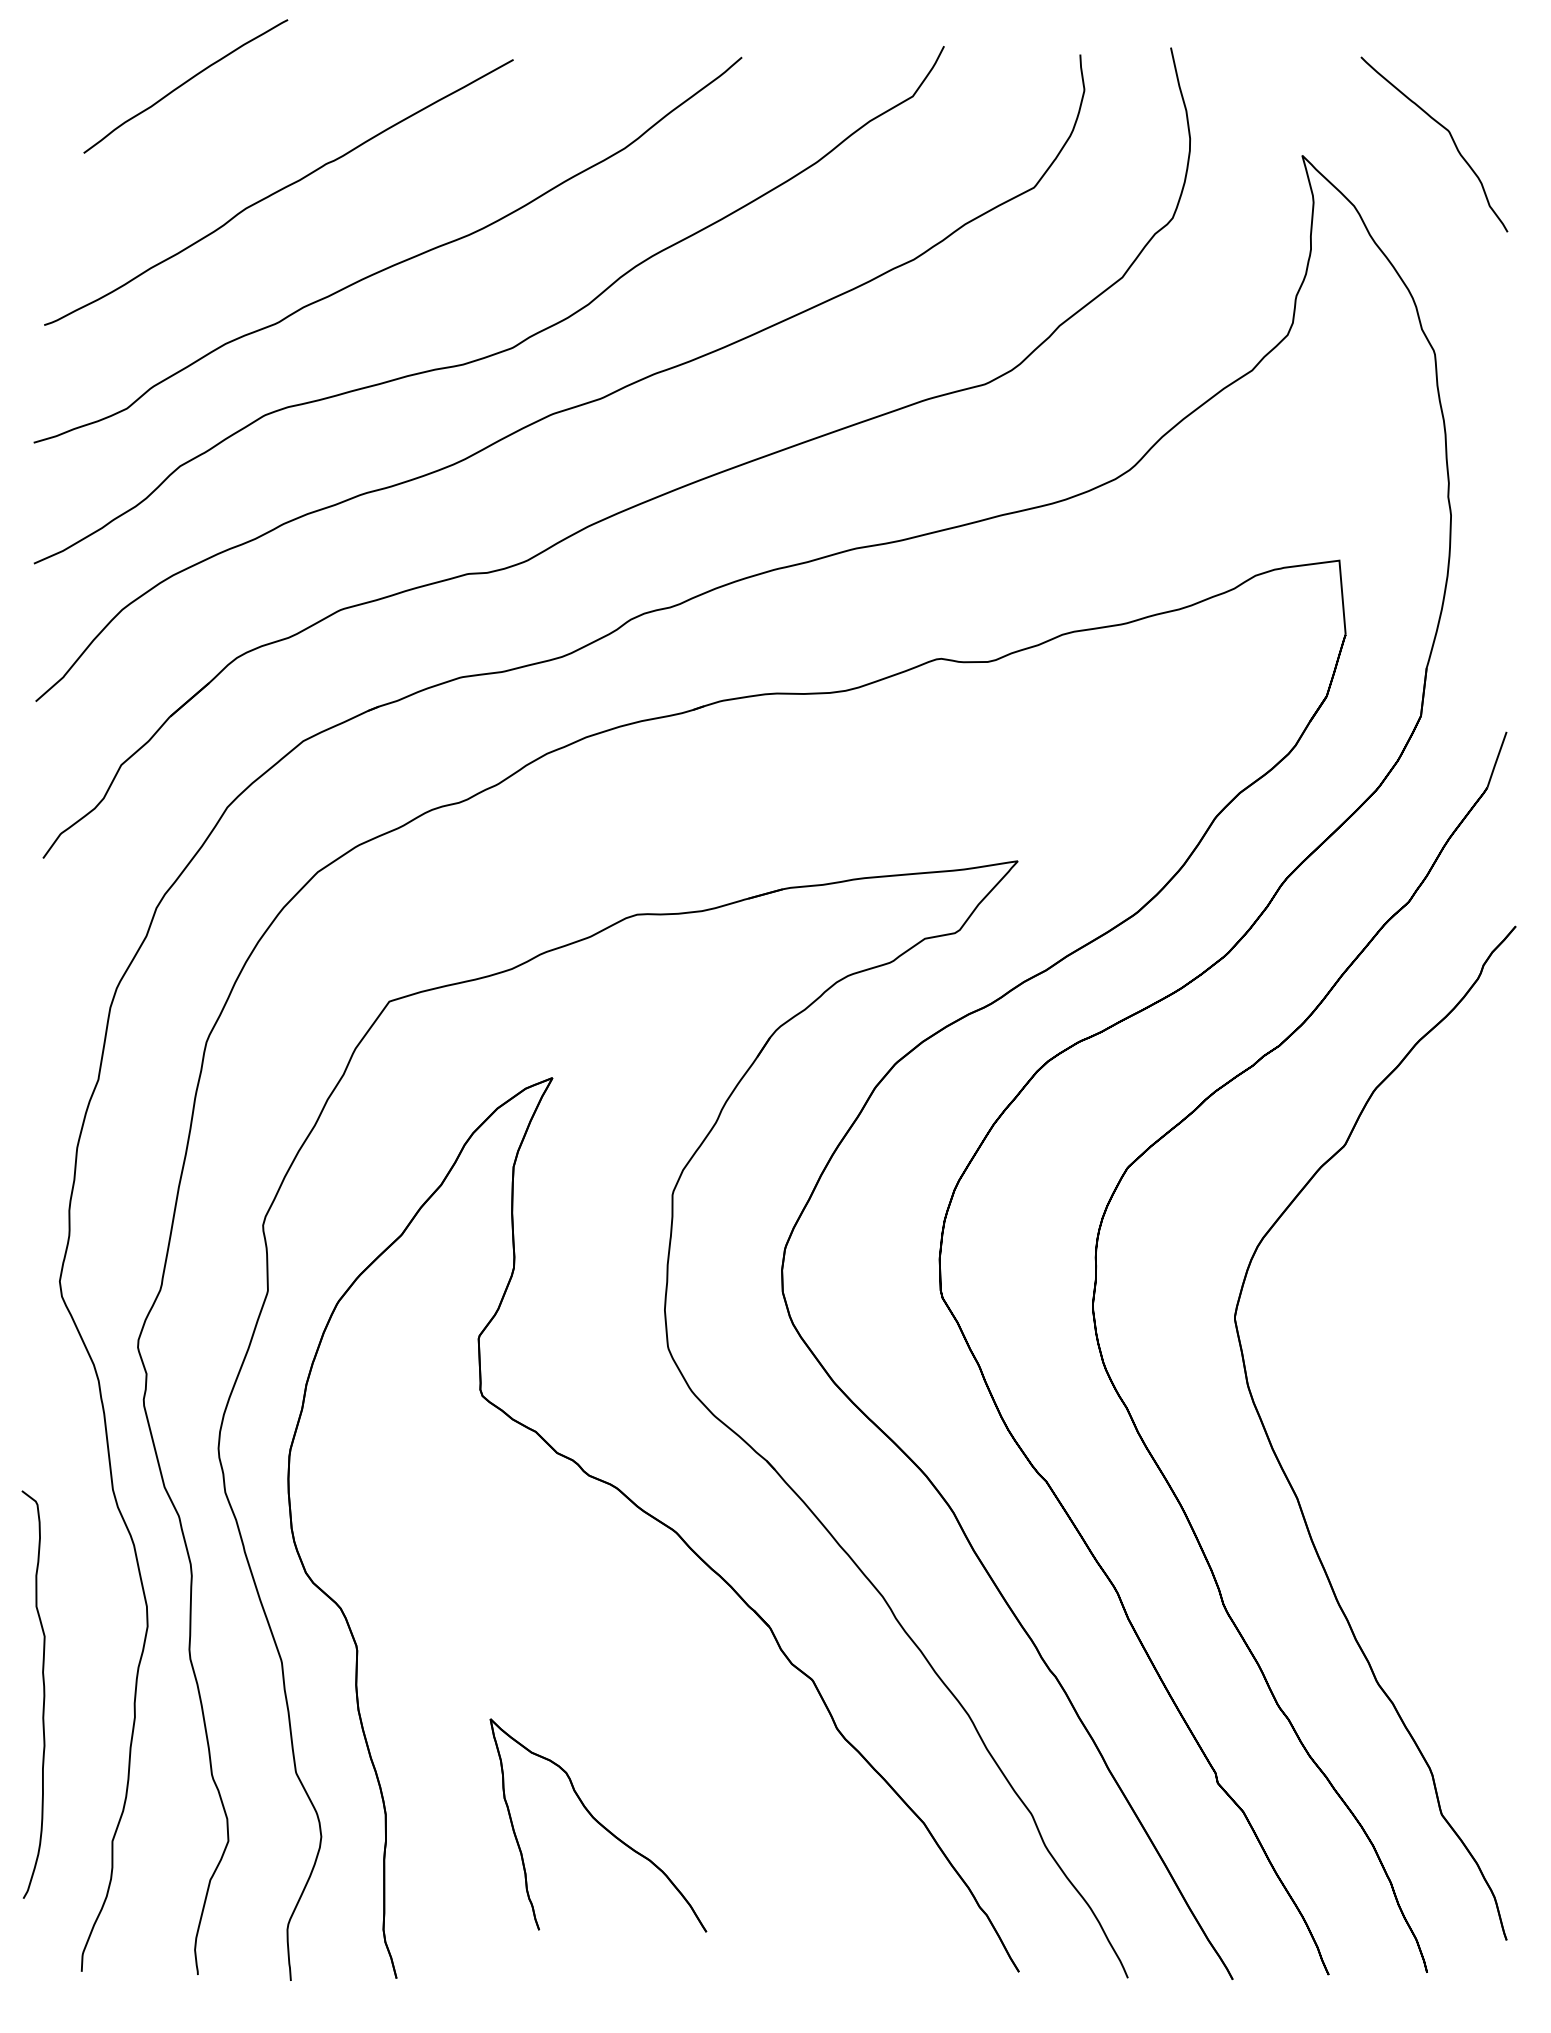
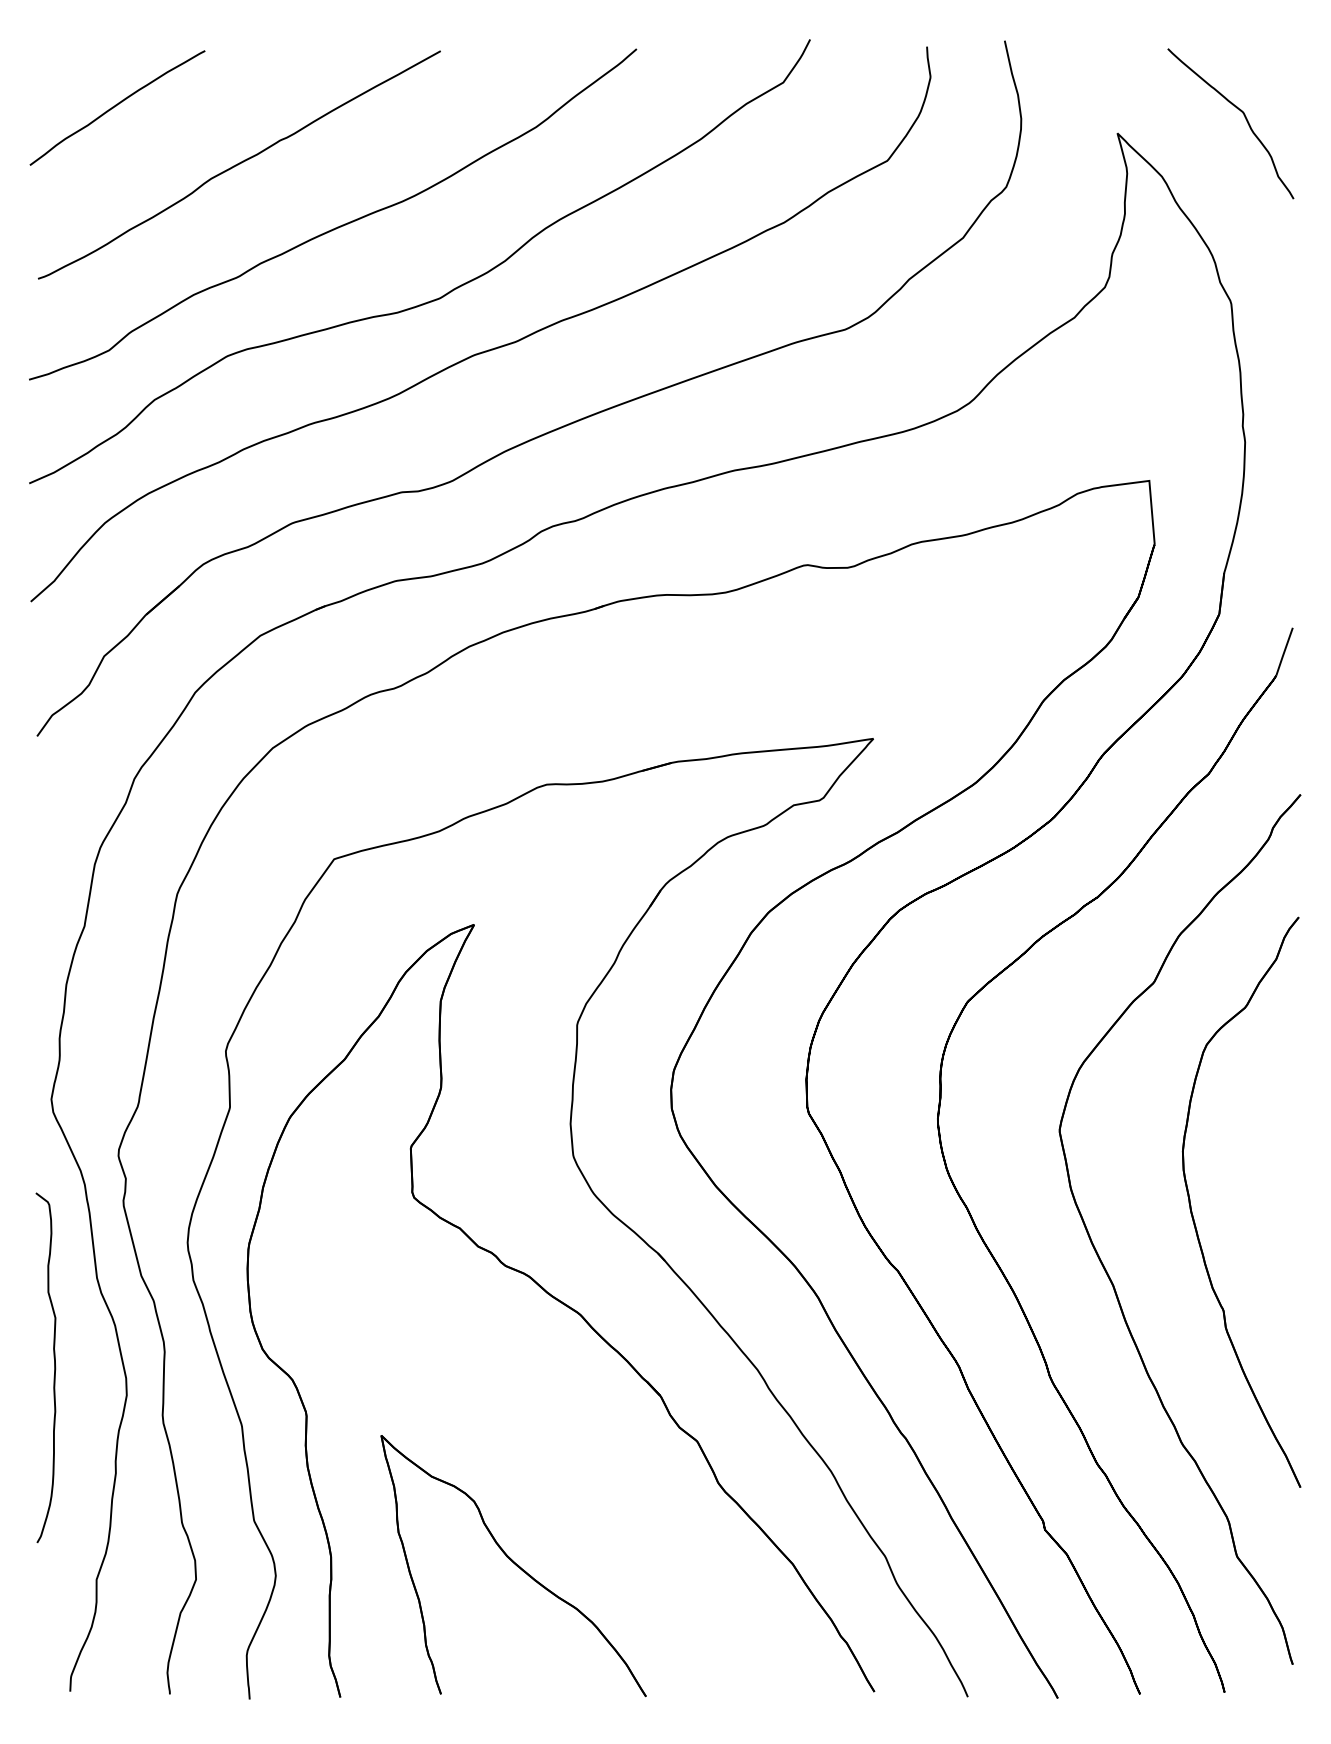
curve: (184, 84) -> (116, 106), moved
part: (1390, 1416) -> (1193, 1215), added
curve: (43, 1694) -> (54, 1367), moved
part: (598, 1825) -> (513, 1566), size x1.43

